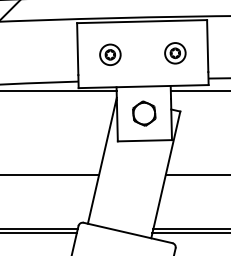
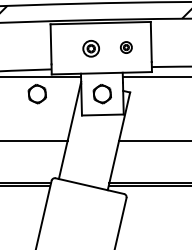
part: (175, 53) -> (126, 47), size x0.7
part: (109, 54) -> (90, 48), moved
part: (58, 114) -> (36, 94), added

